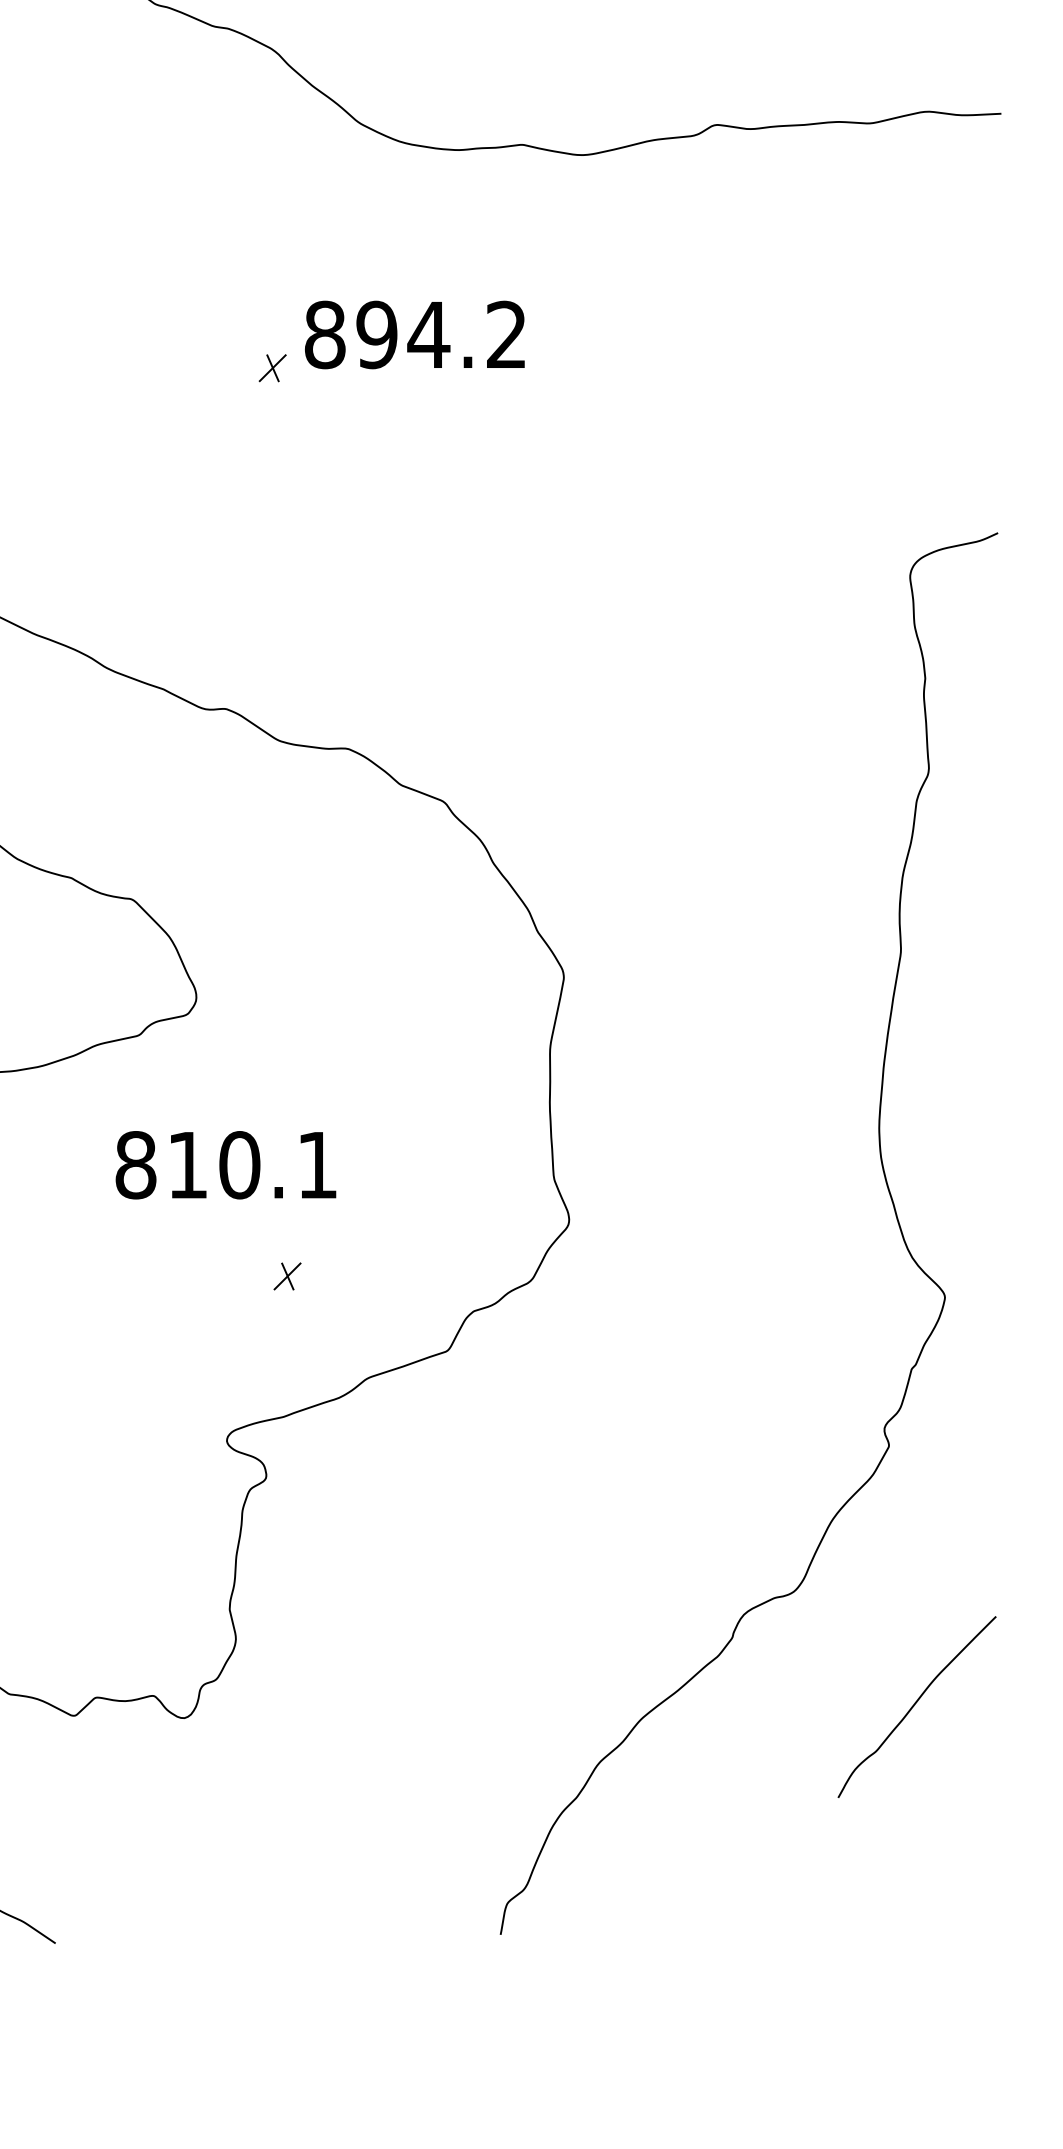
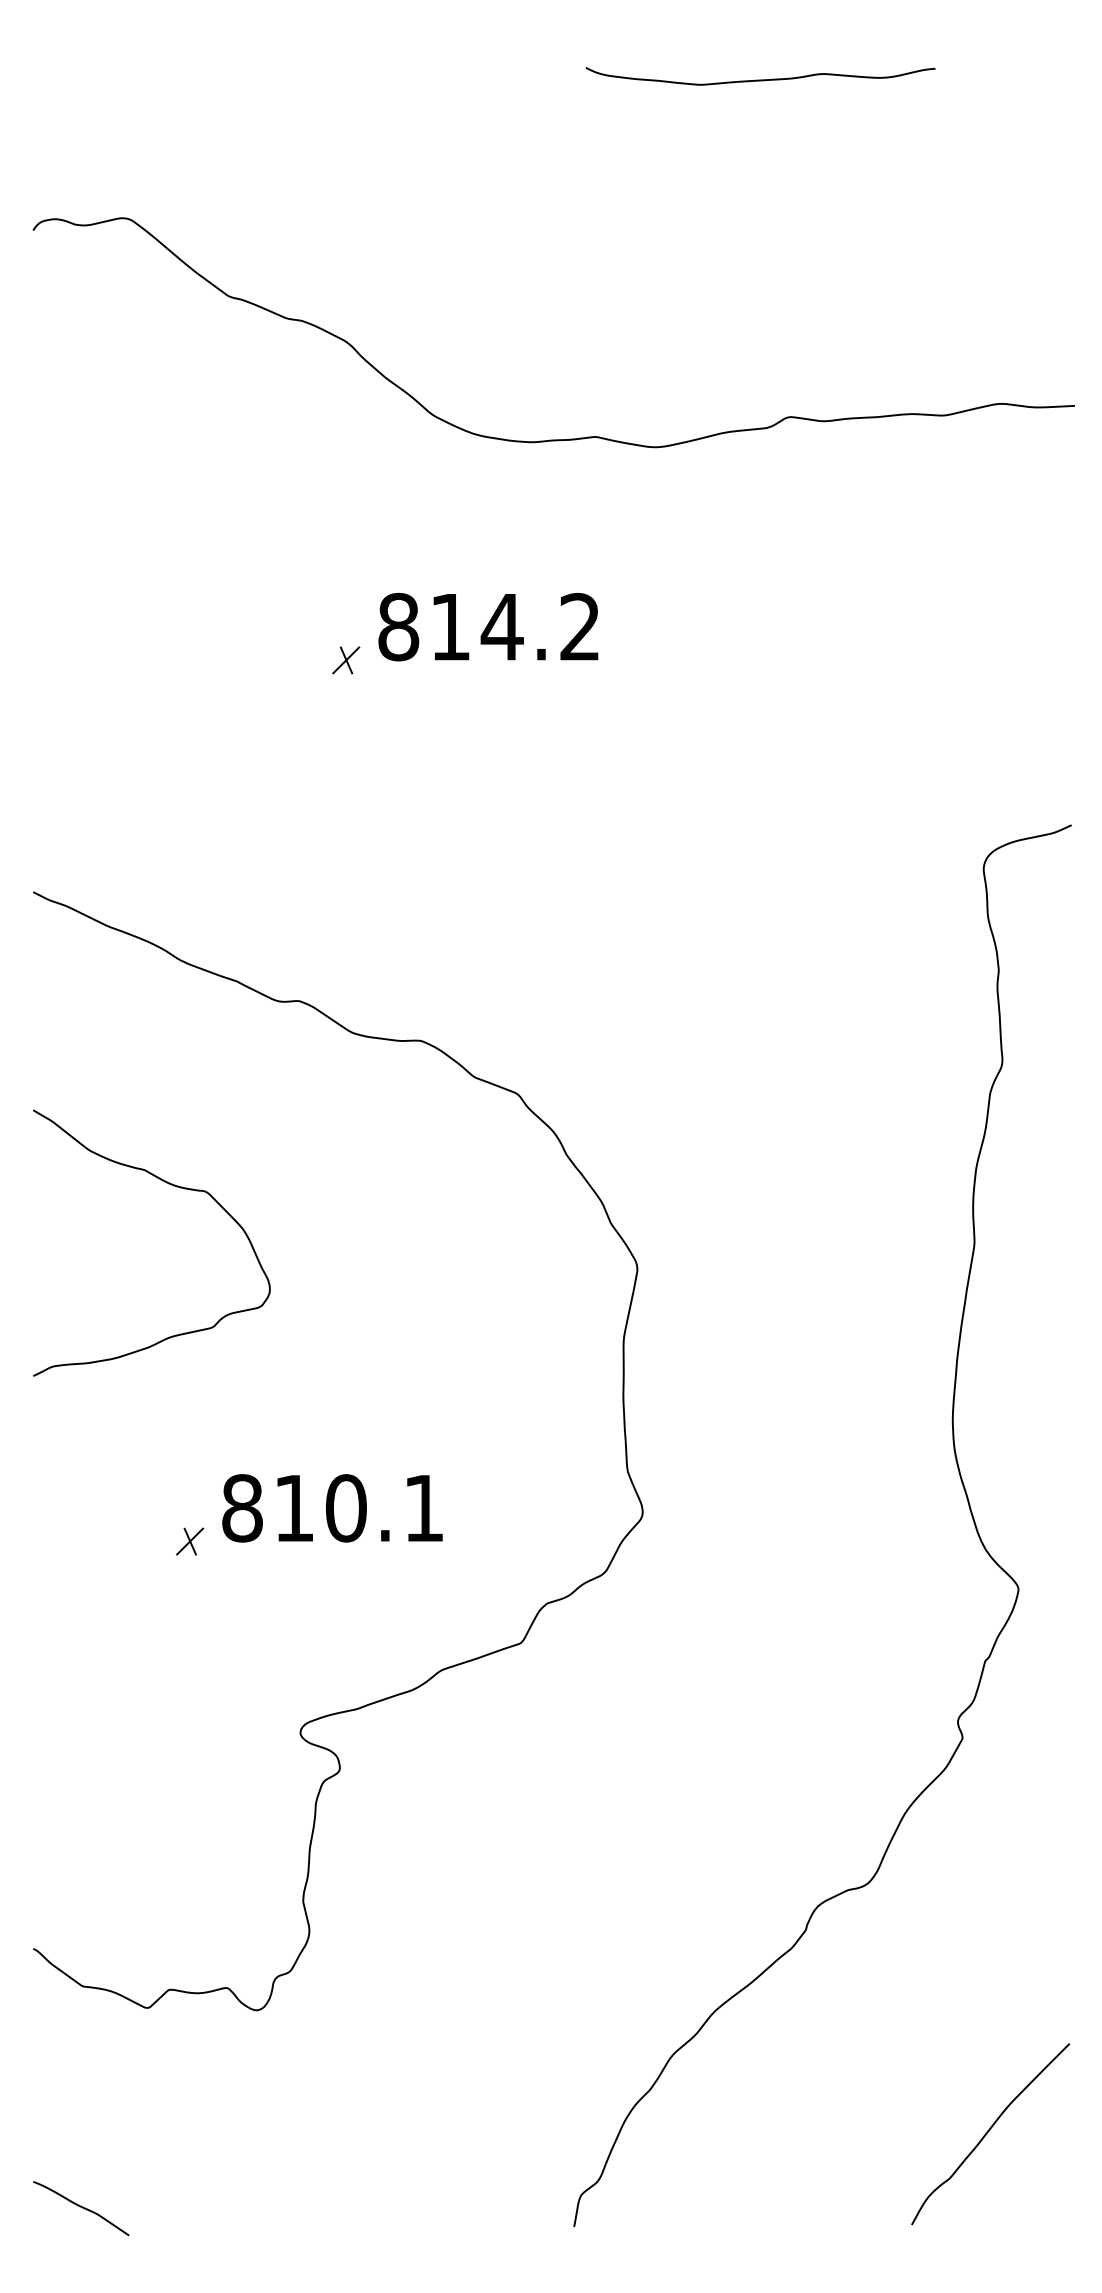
text: (376, 334) -> (450, 626), 894.2 -> 814.2
text: (225, 1165) -> (332, 1508), moved
part: (287, 1276) -> (190, 1541), moved
curve: (914, 1705) -> (988, 2132), moved

